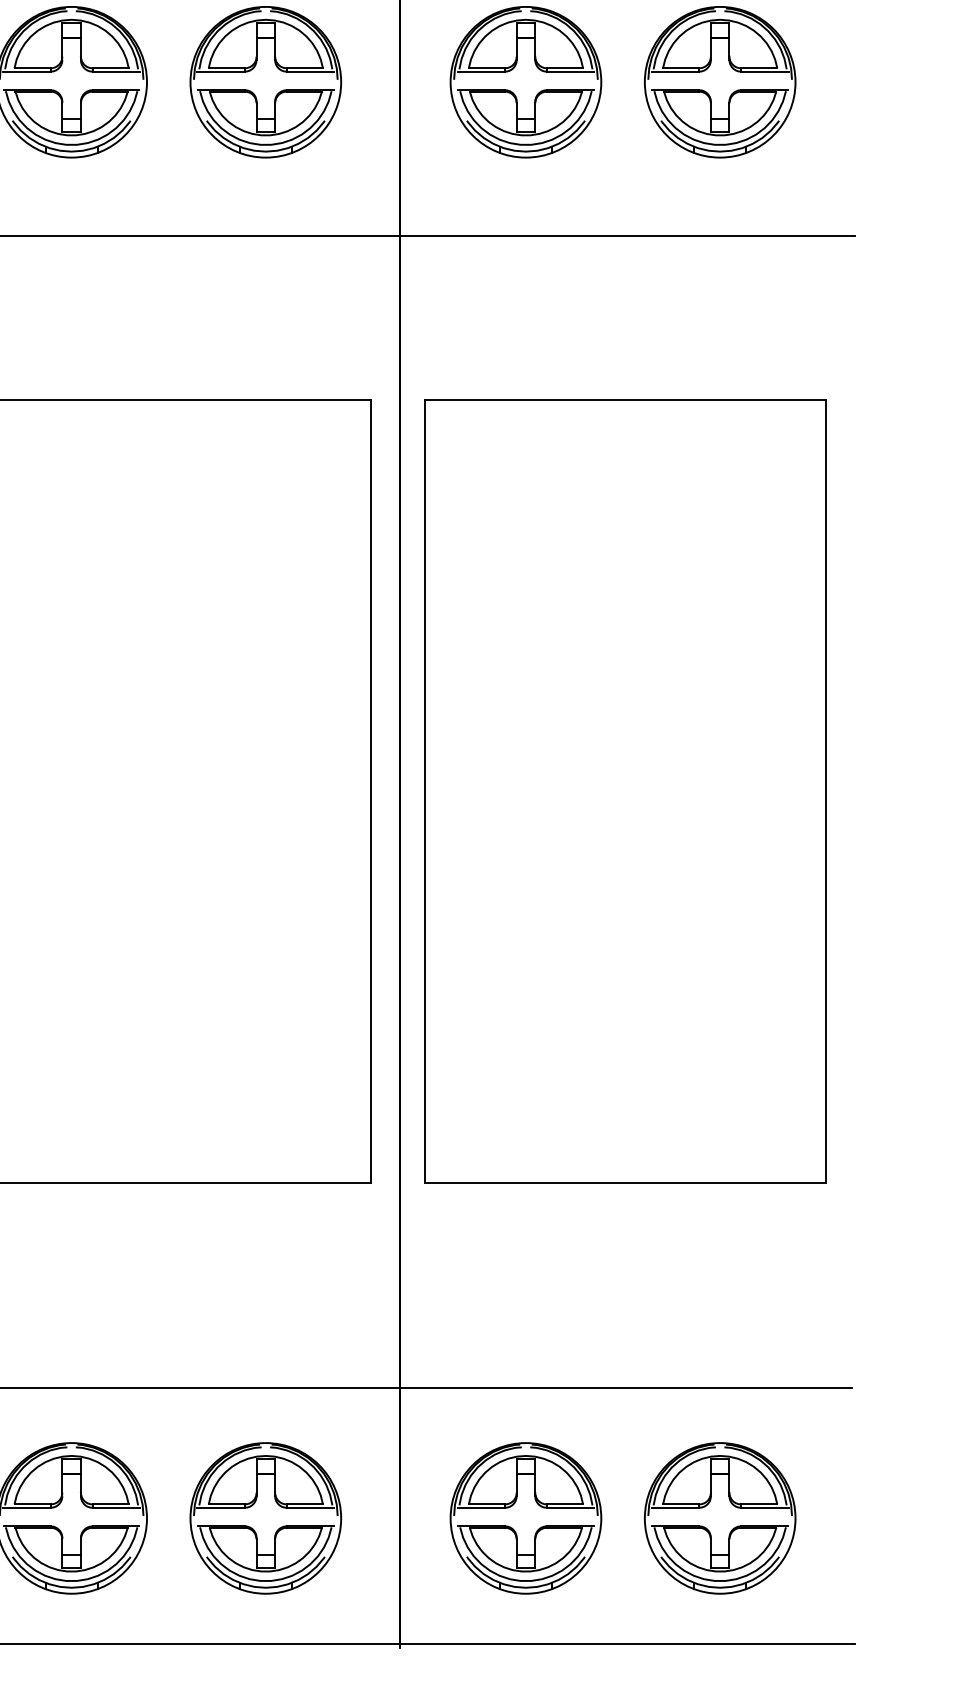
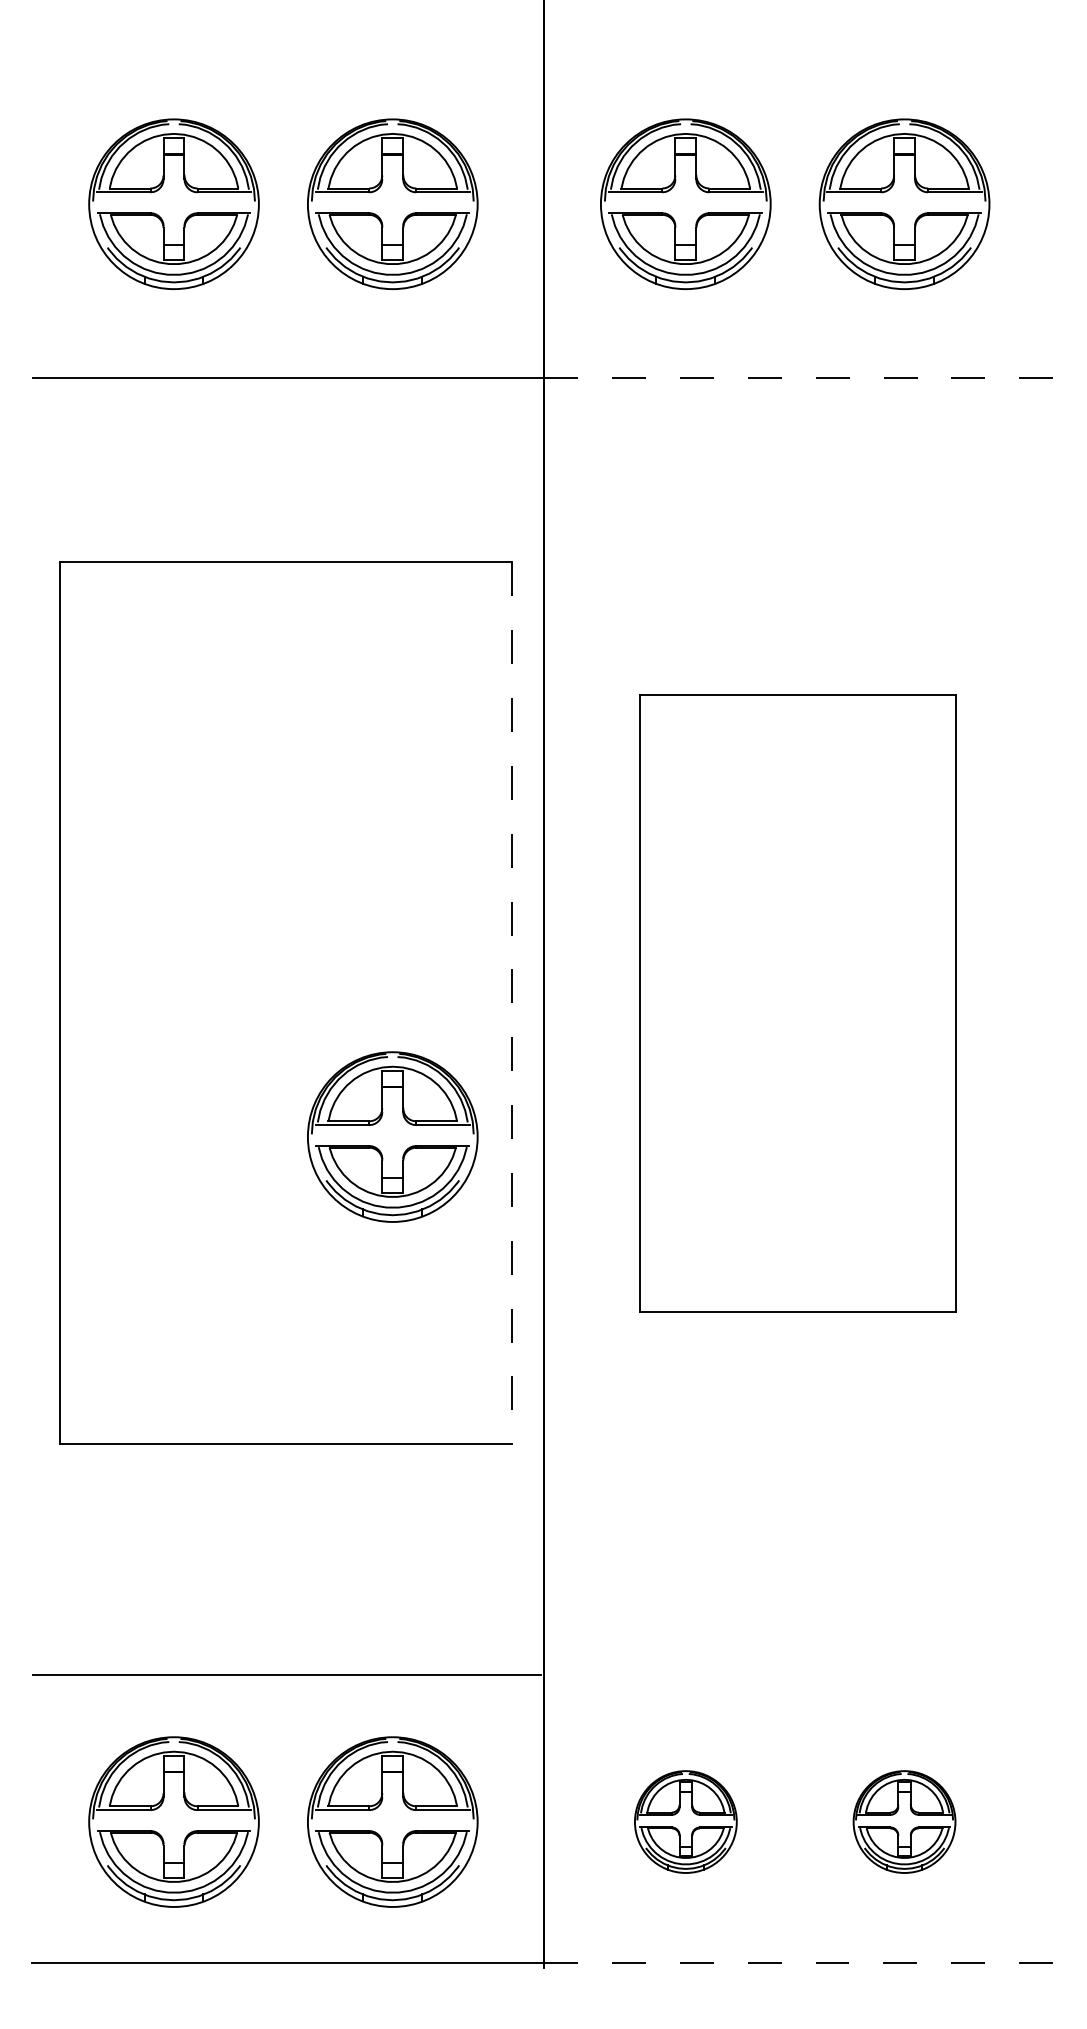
line: (627, 236) -> (800, 377), solid -> dashed
part: (625, 790) -> (797, 1002), size x0.7
line: (371, 791) -> (511, 1003), solid -> dashed
part: (265, 909) -> (392, 1136), added
line: (625, 1388) -> (798, 1675), removed
part: (525, 1517) -> (685, 1821), size x0.6
part: (720, 1517) -> (904, 1821), size x0.6
line: (627, 1643) -> (800, 1963), solid -> dashed

